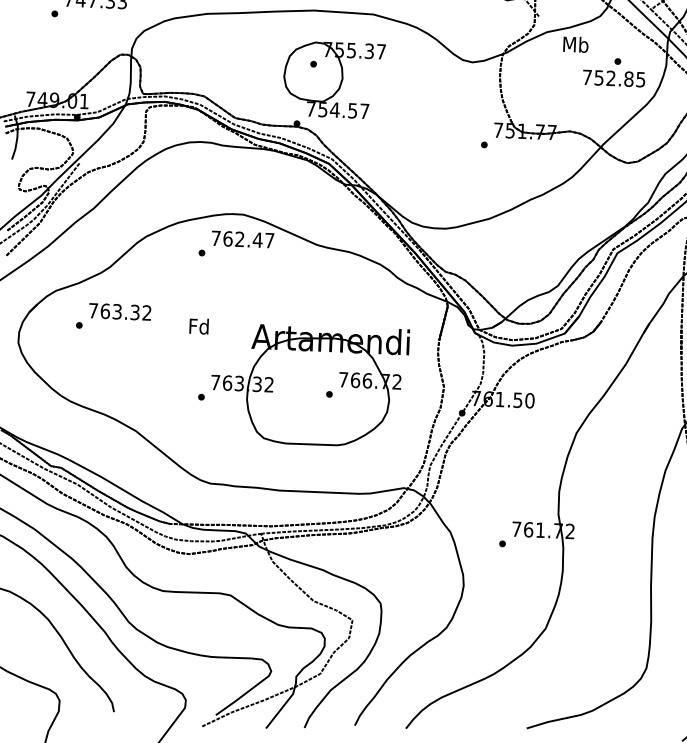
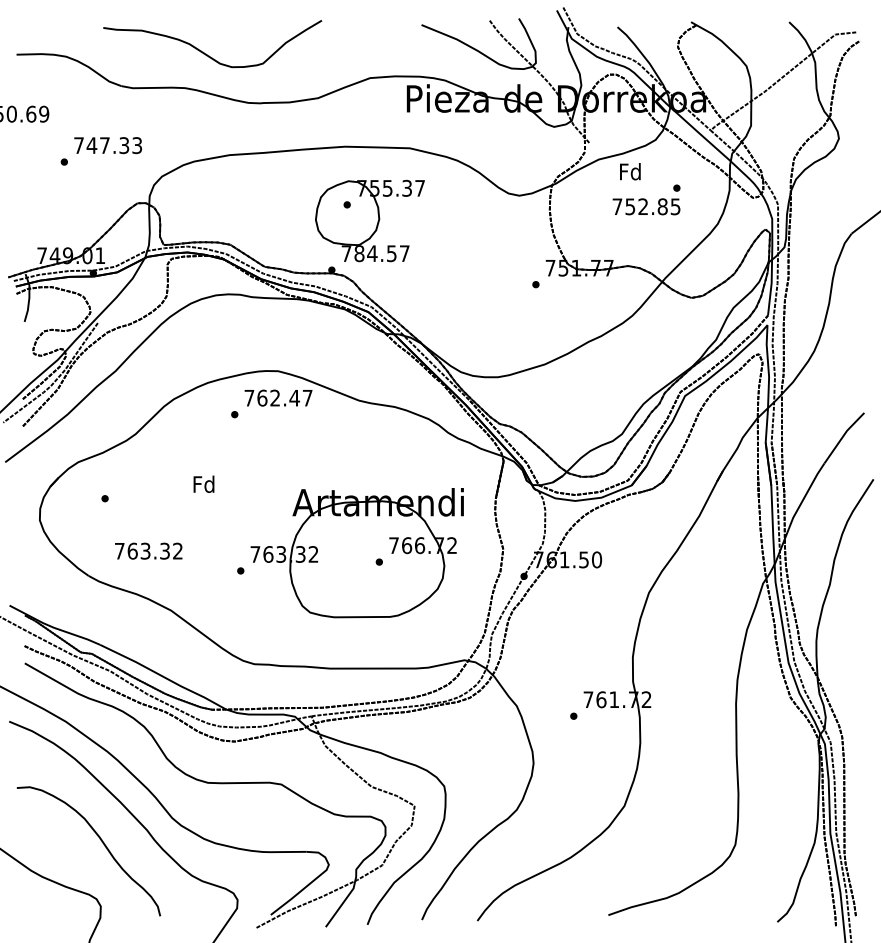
text: (575, 44) -> (630, 171), Mb -> Fd
text: (614, 78) -> (646, 206), moved
text: (323, 109) -> (359, 253), 754.57 -> 784.57
text: (119, 311) -> (148, 550), moved
text: (198, 325) -> (203, 483), moved

